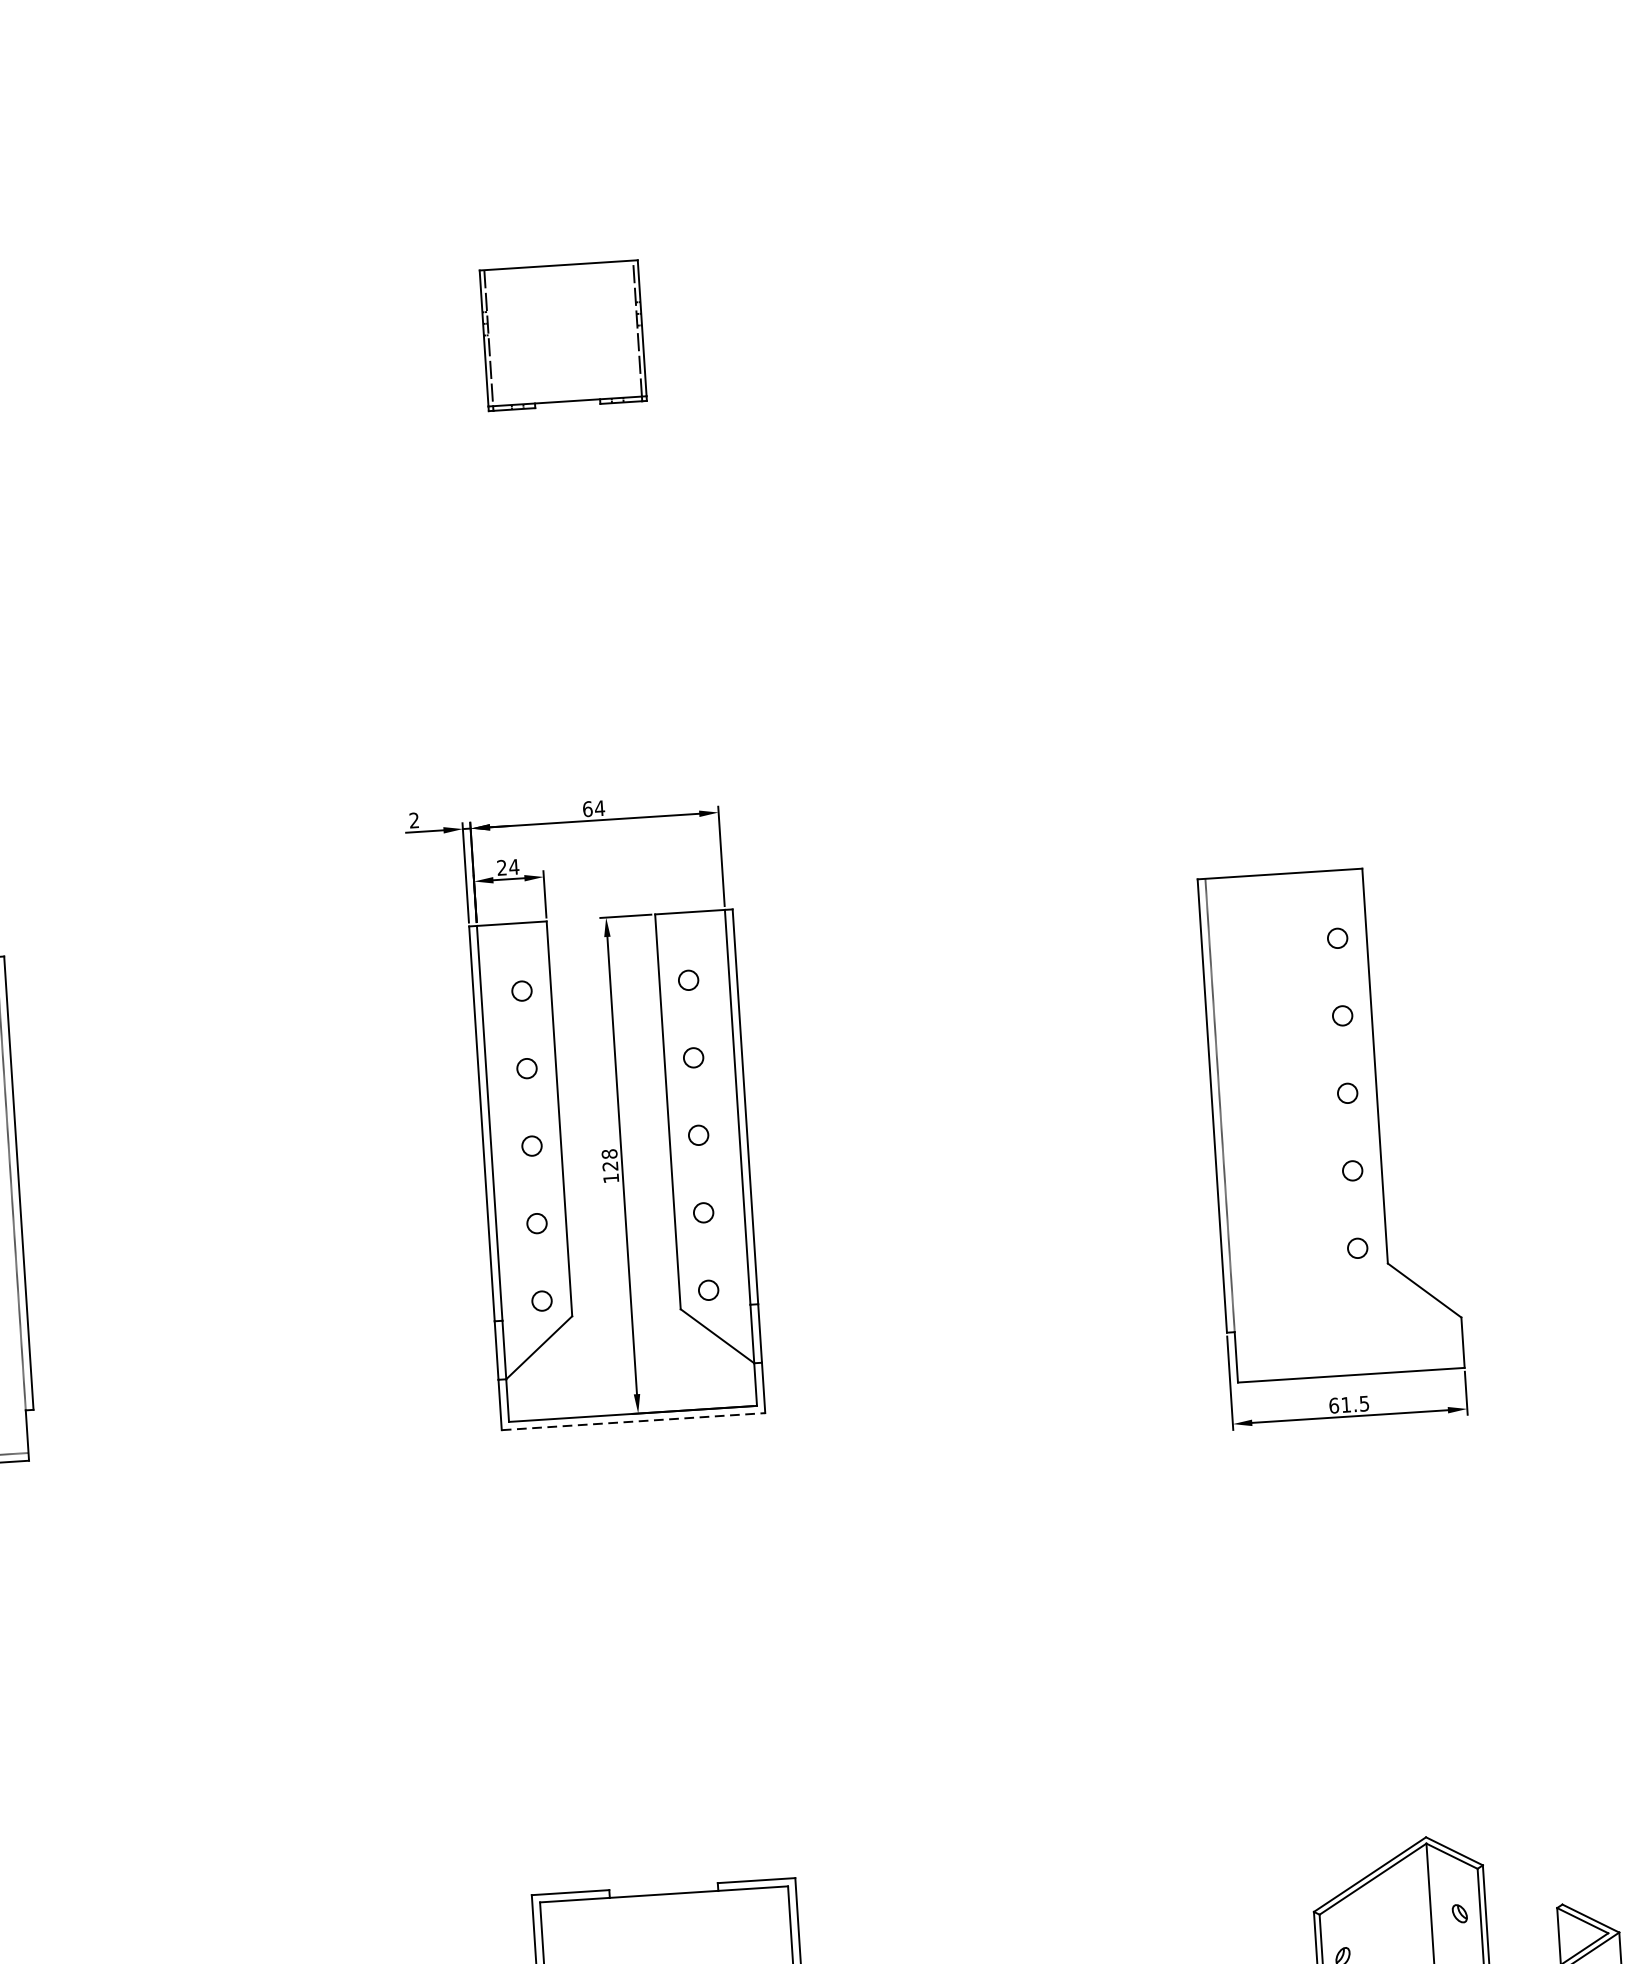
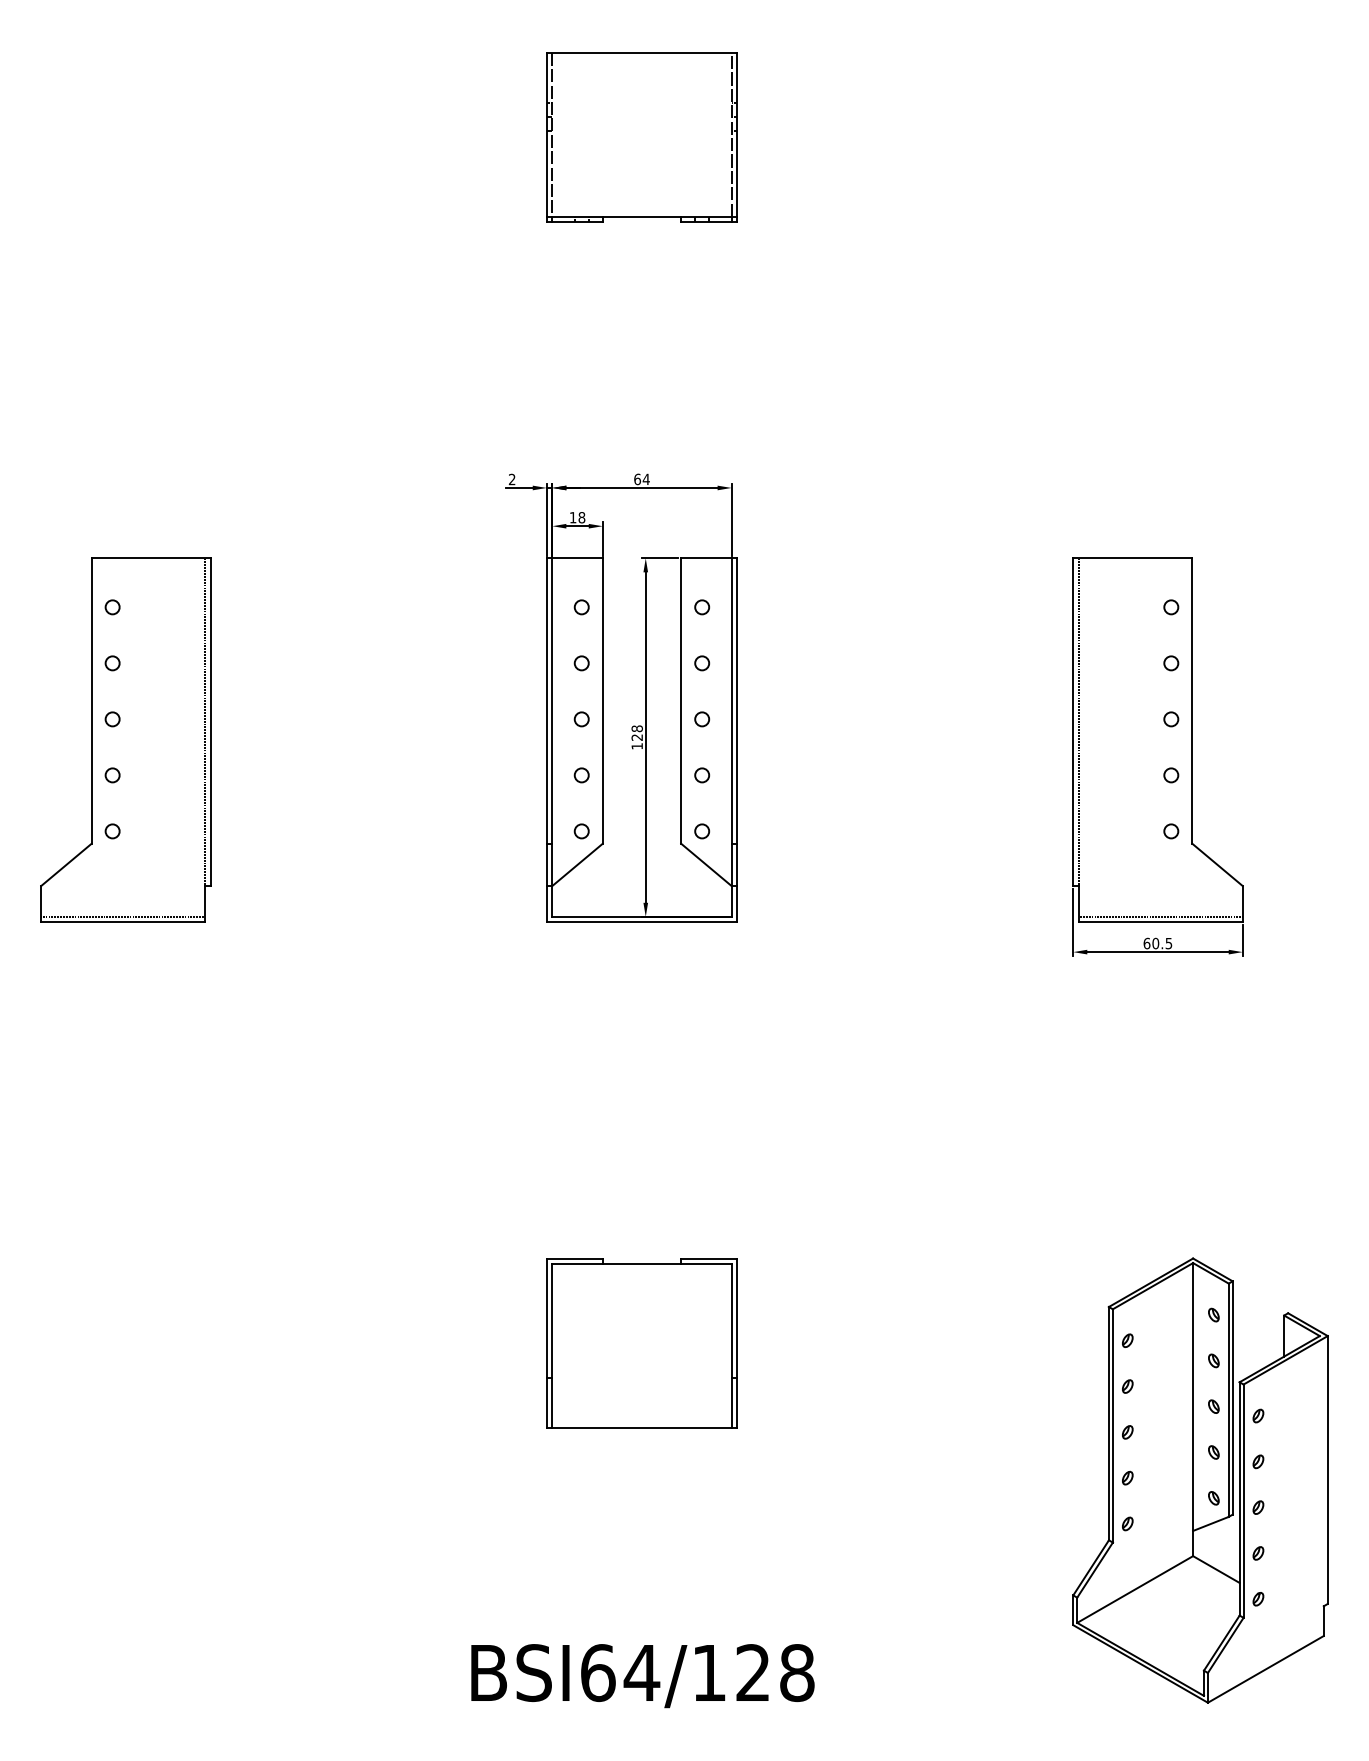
part: (562, 335) -> (641, 137), size x1.67
text: (508, 867) -> (577, 517), 24 -> 18
line: (1350, 1367) -> (1160, 916), added
text: (1345, 1404) -> (1155, 943), 61.5 -> 60.5
line: (634, 1421) -> (642, 922), dashed -> solid

